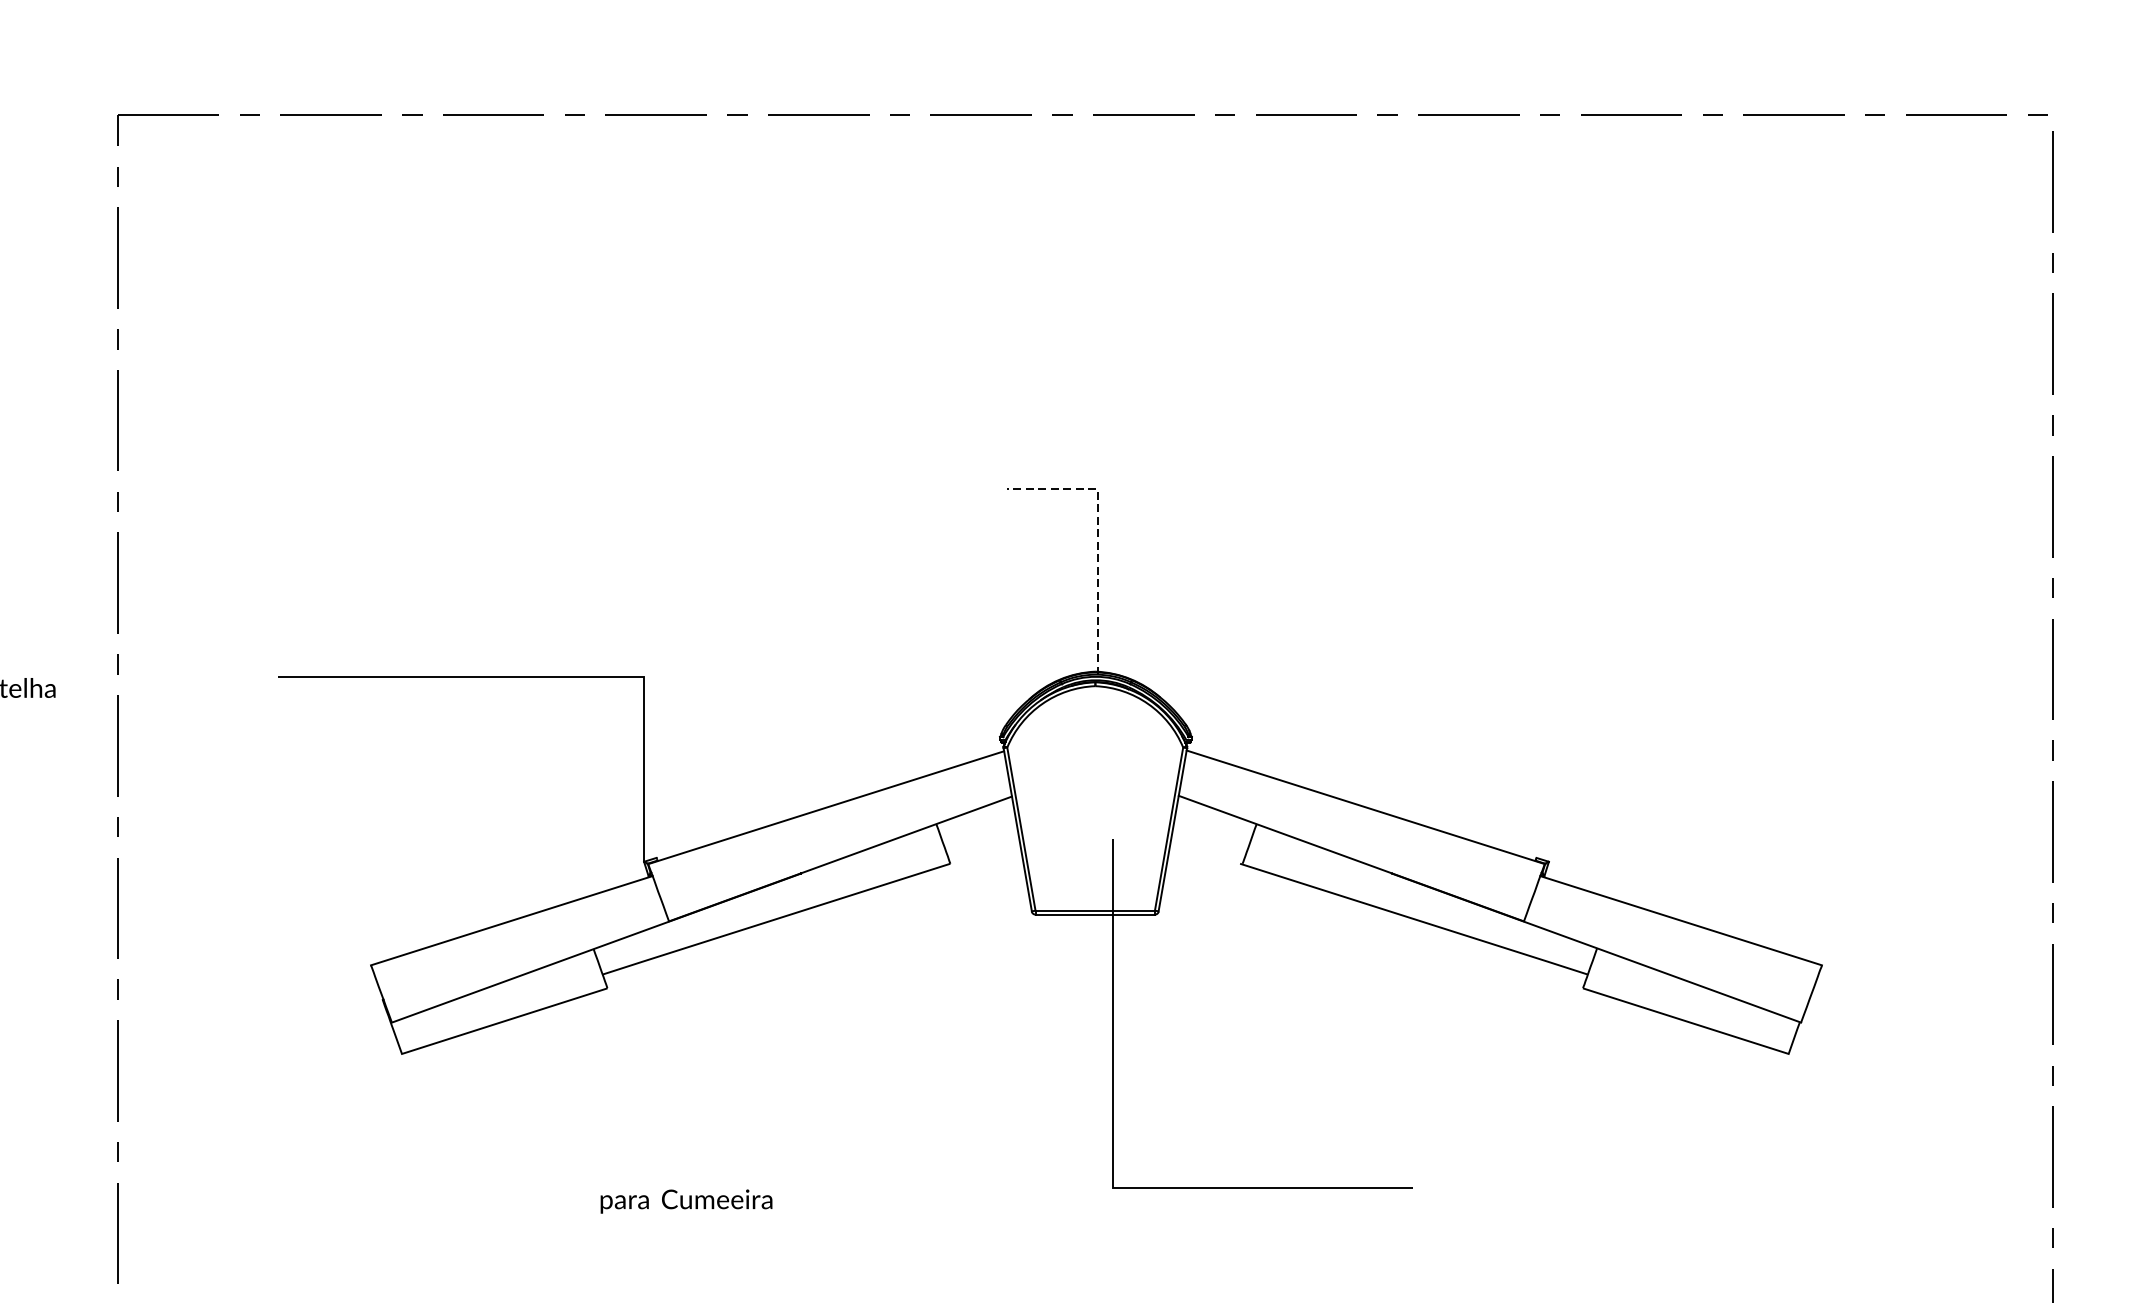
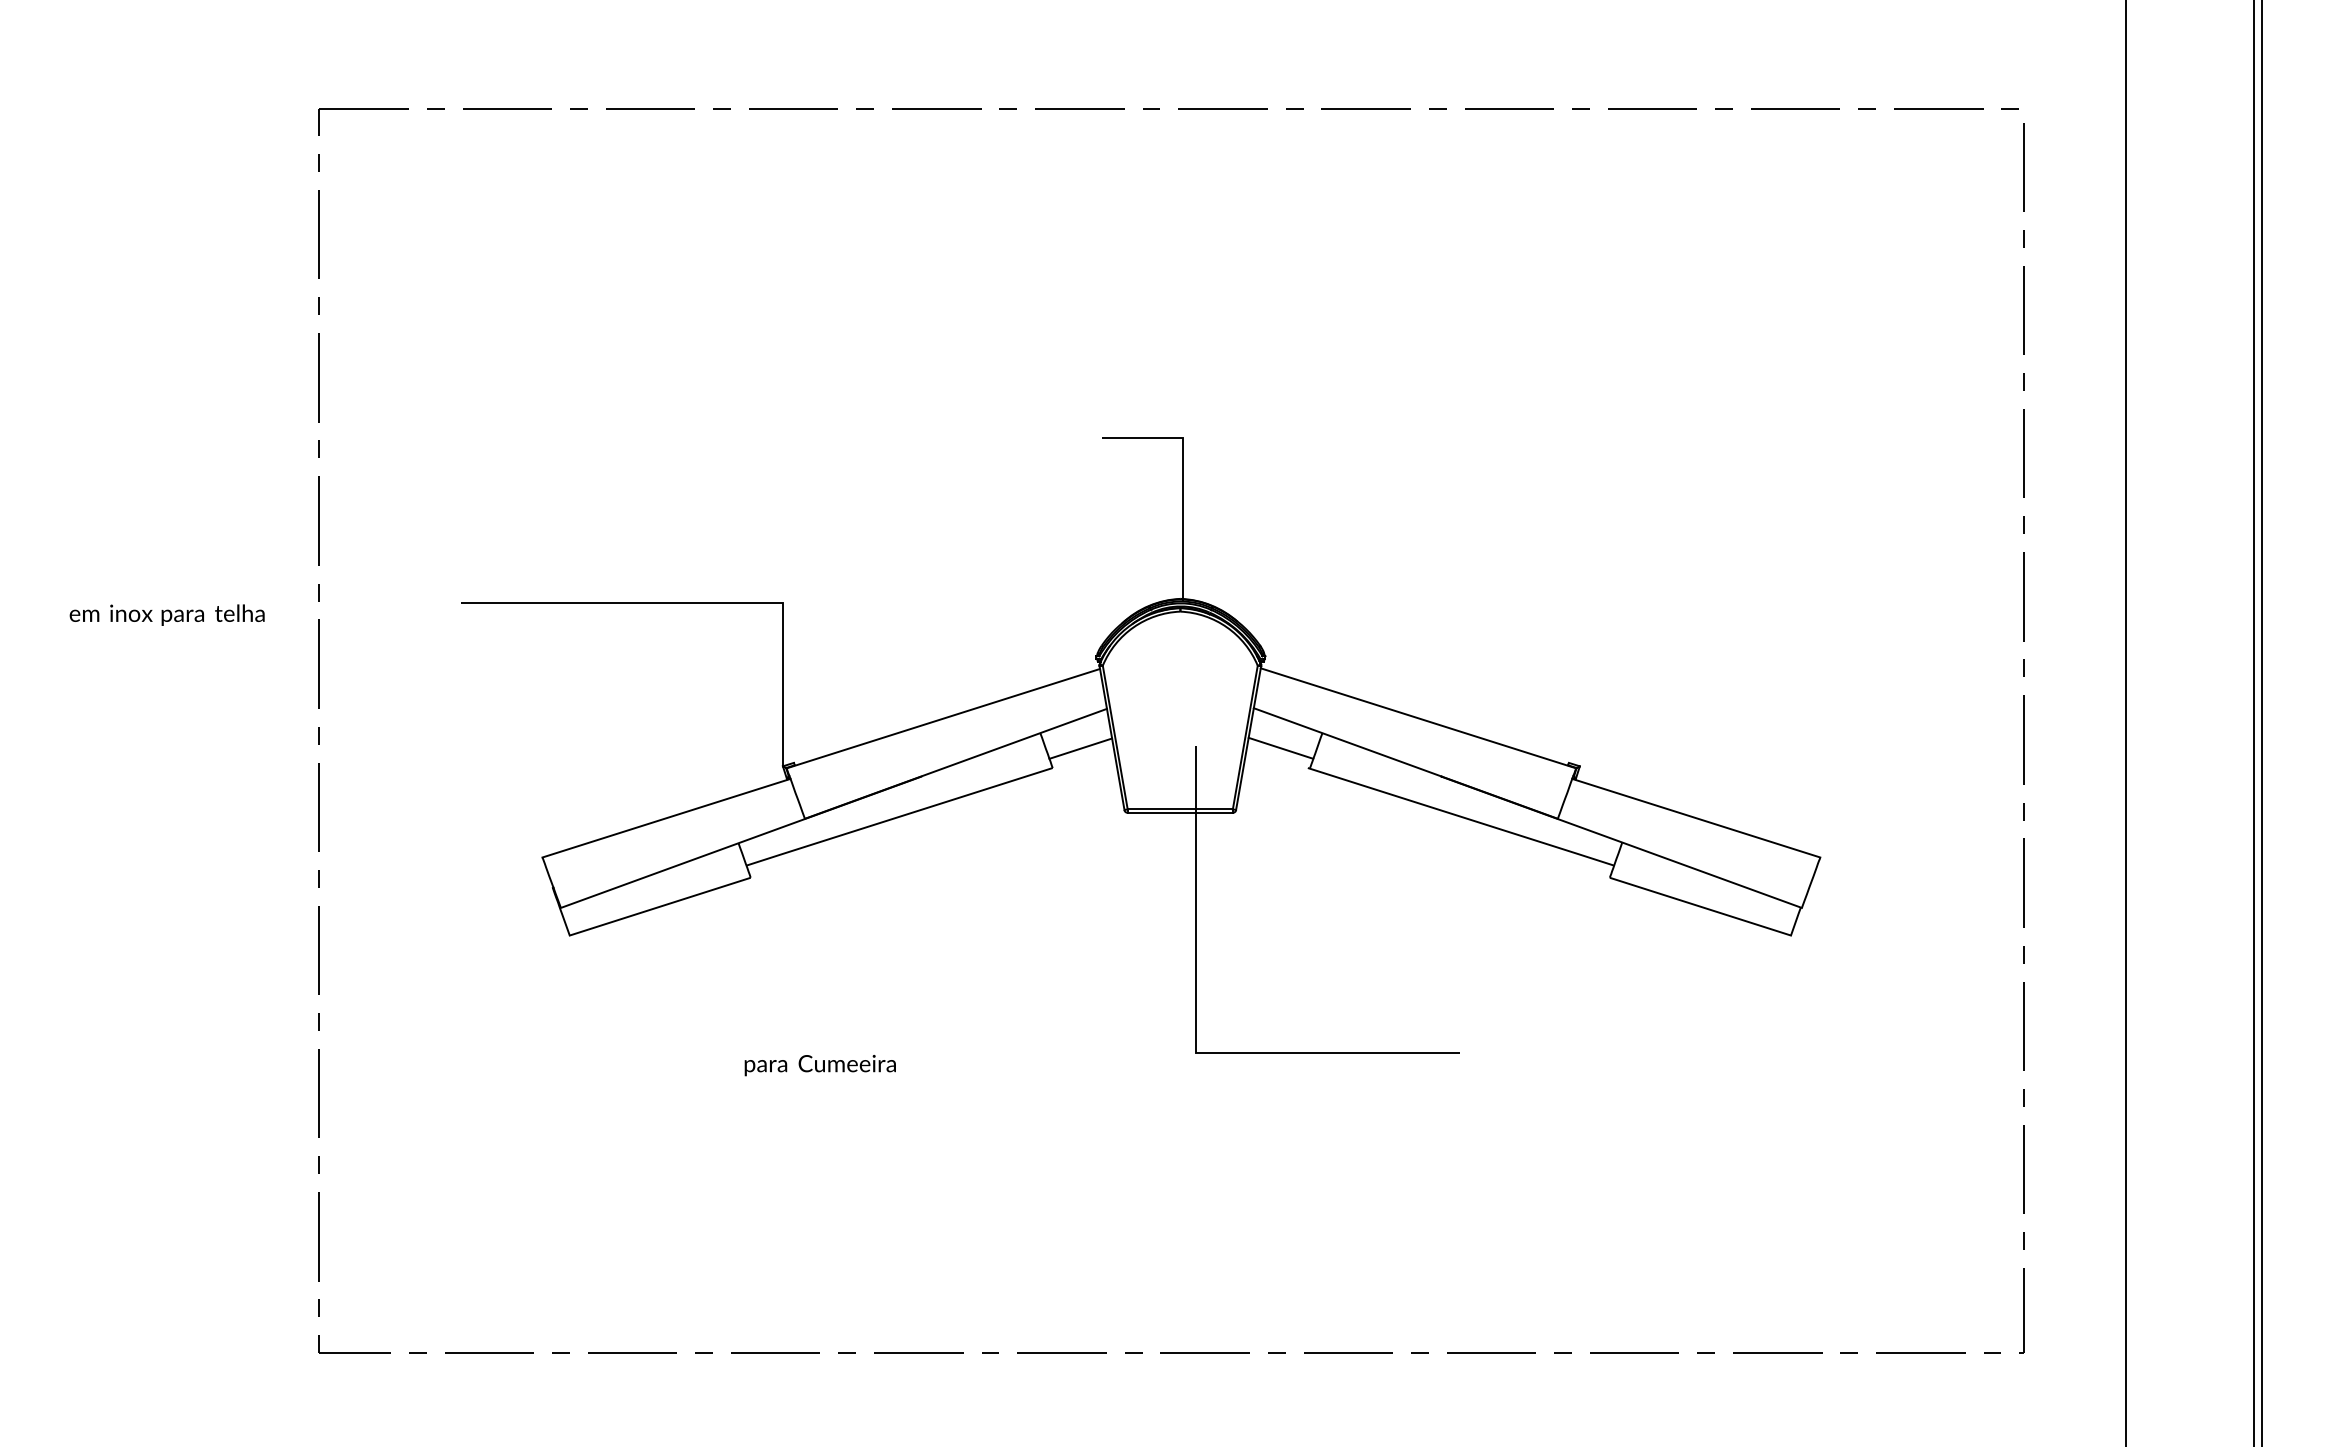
line: (1097, 536) -> (1182, 479), dashed -> solid
line: (1209, 840) -> (1280, 747), added
line: (981, 841) -> (1080, 748), added

